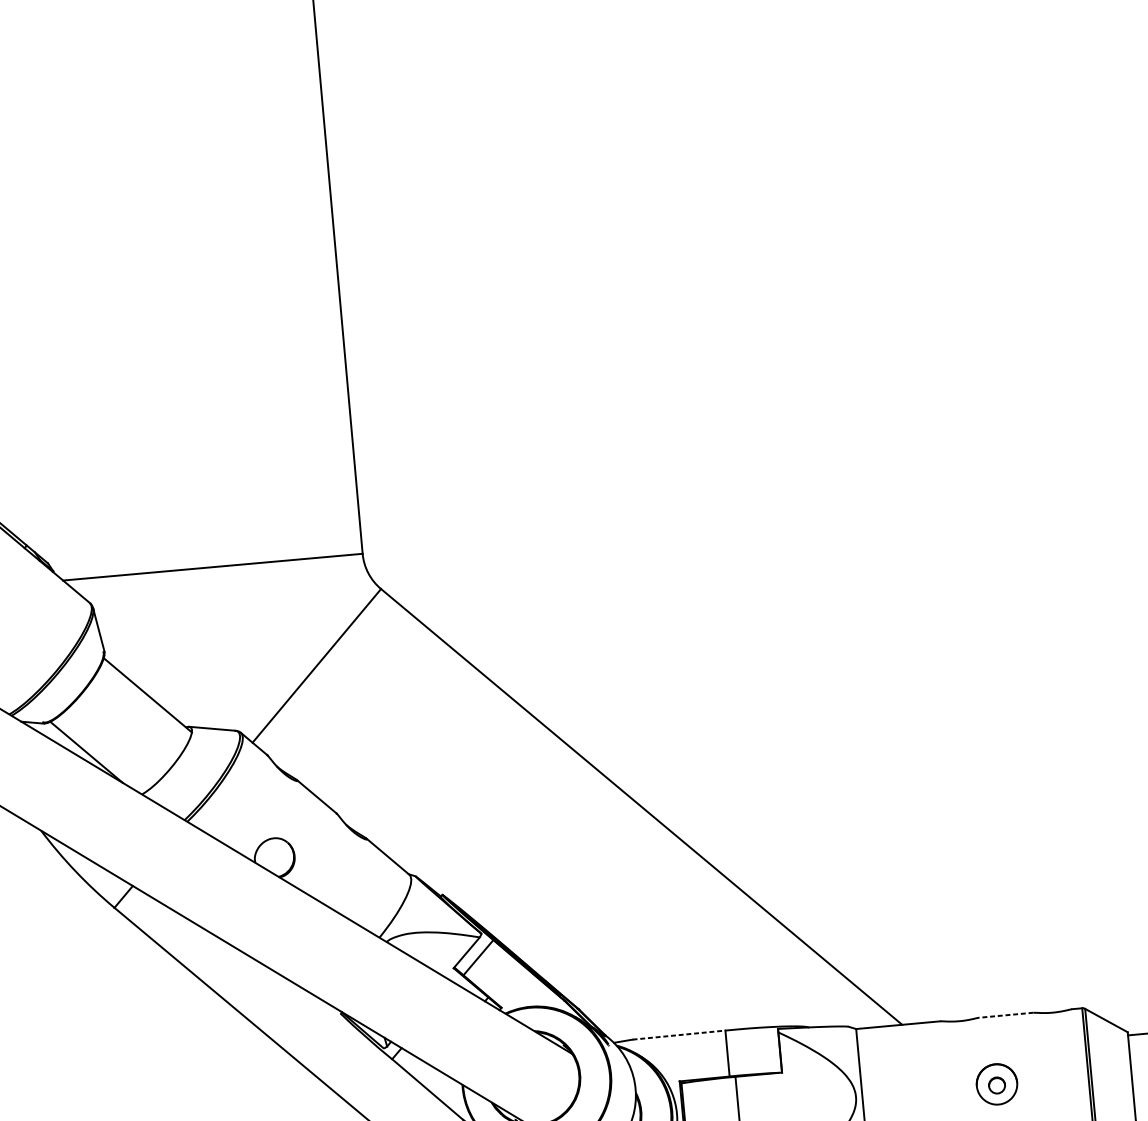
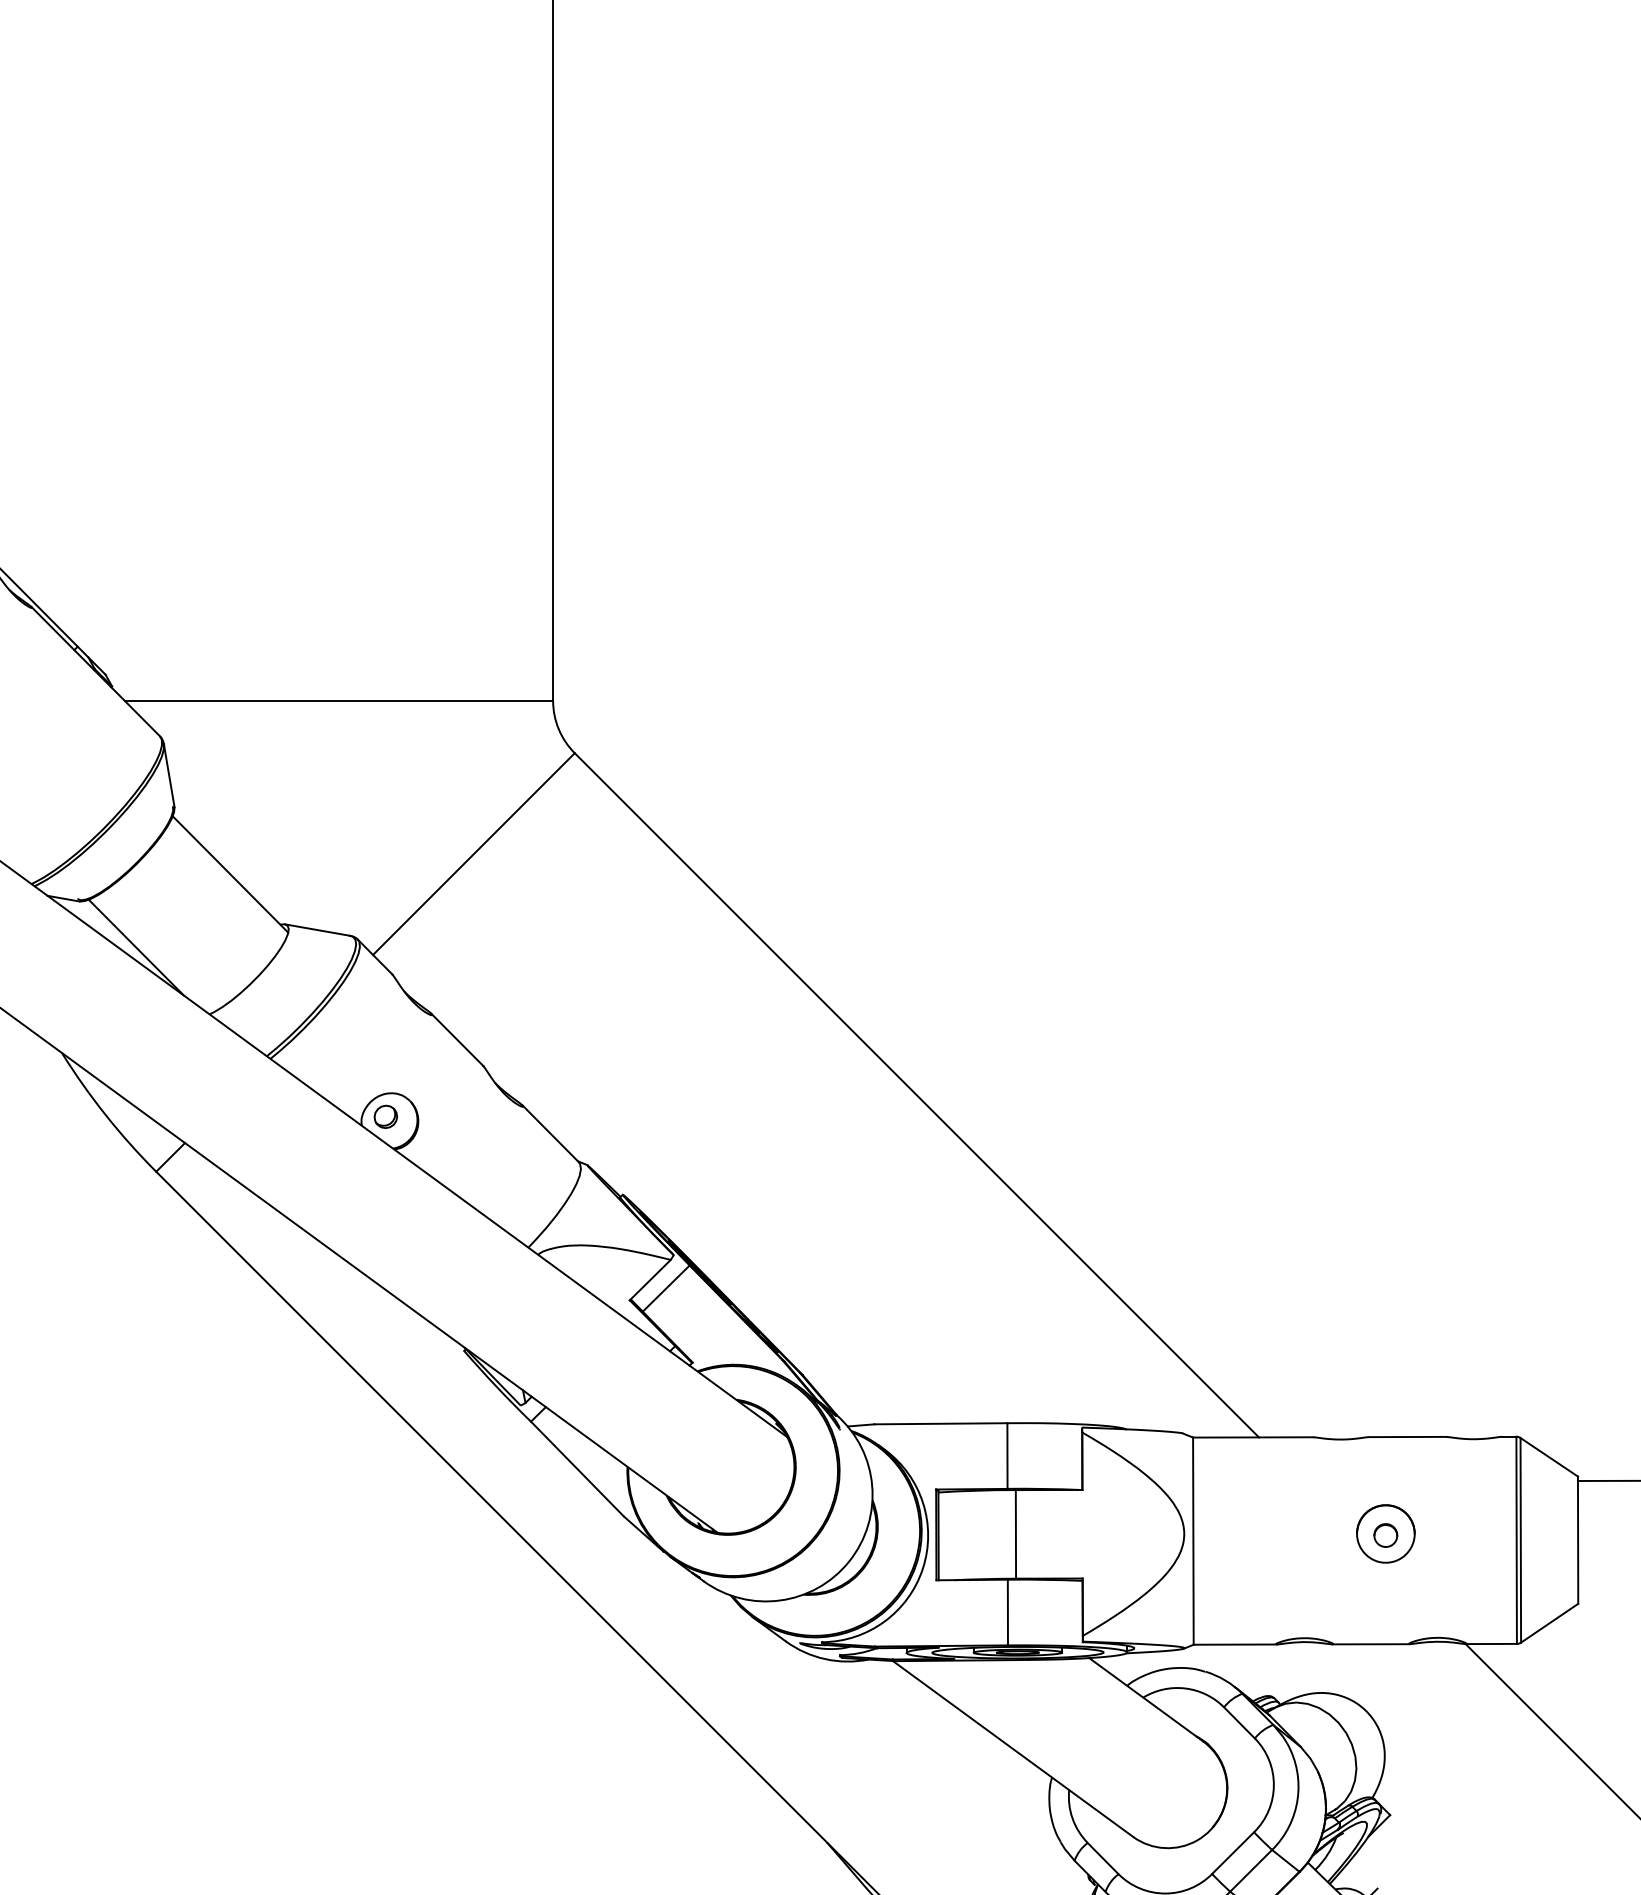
part: (271, 854) -> (385, 1116), added
line: (1006, 1015) -> (1407, 1437), dashed -> solid
line: (679, 1034) -> (941, 1423), dashed -> solid

